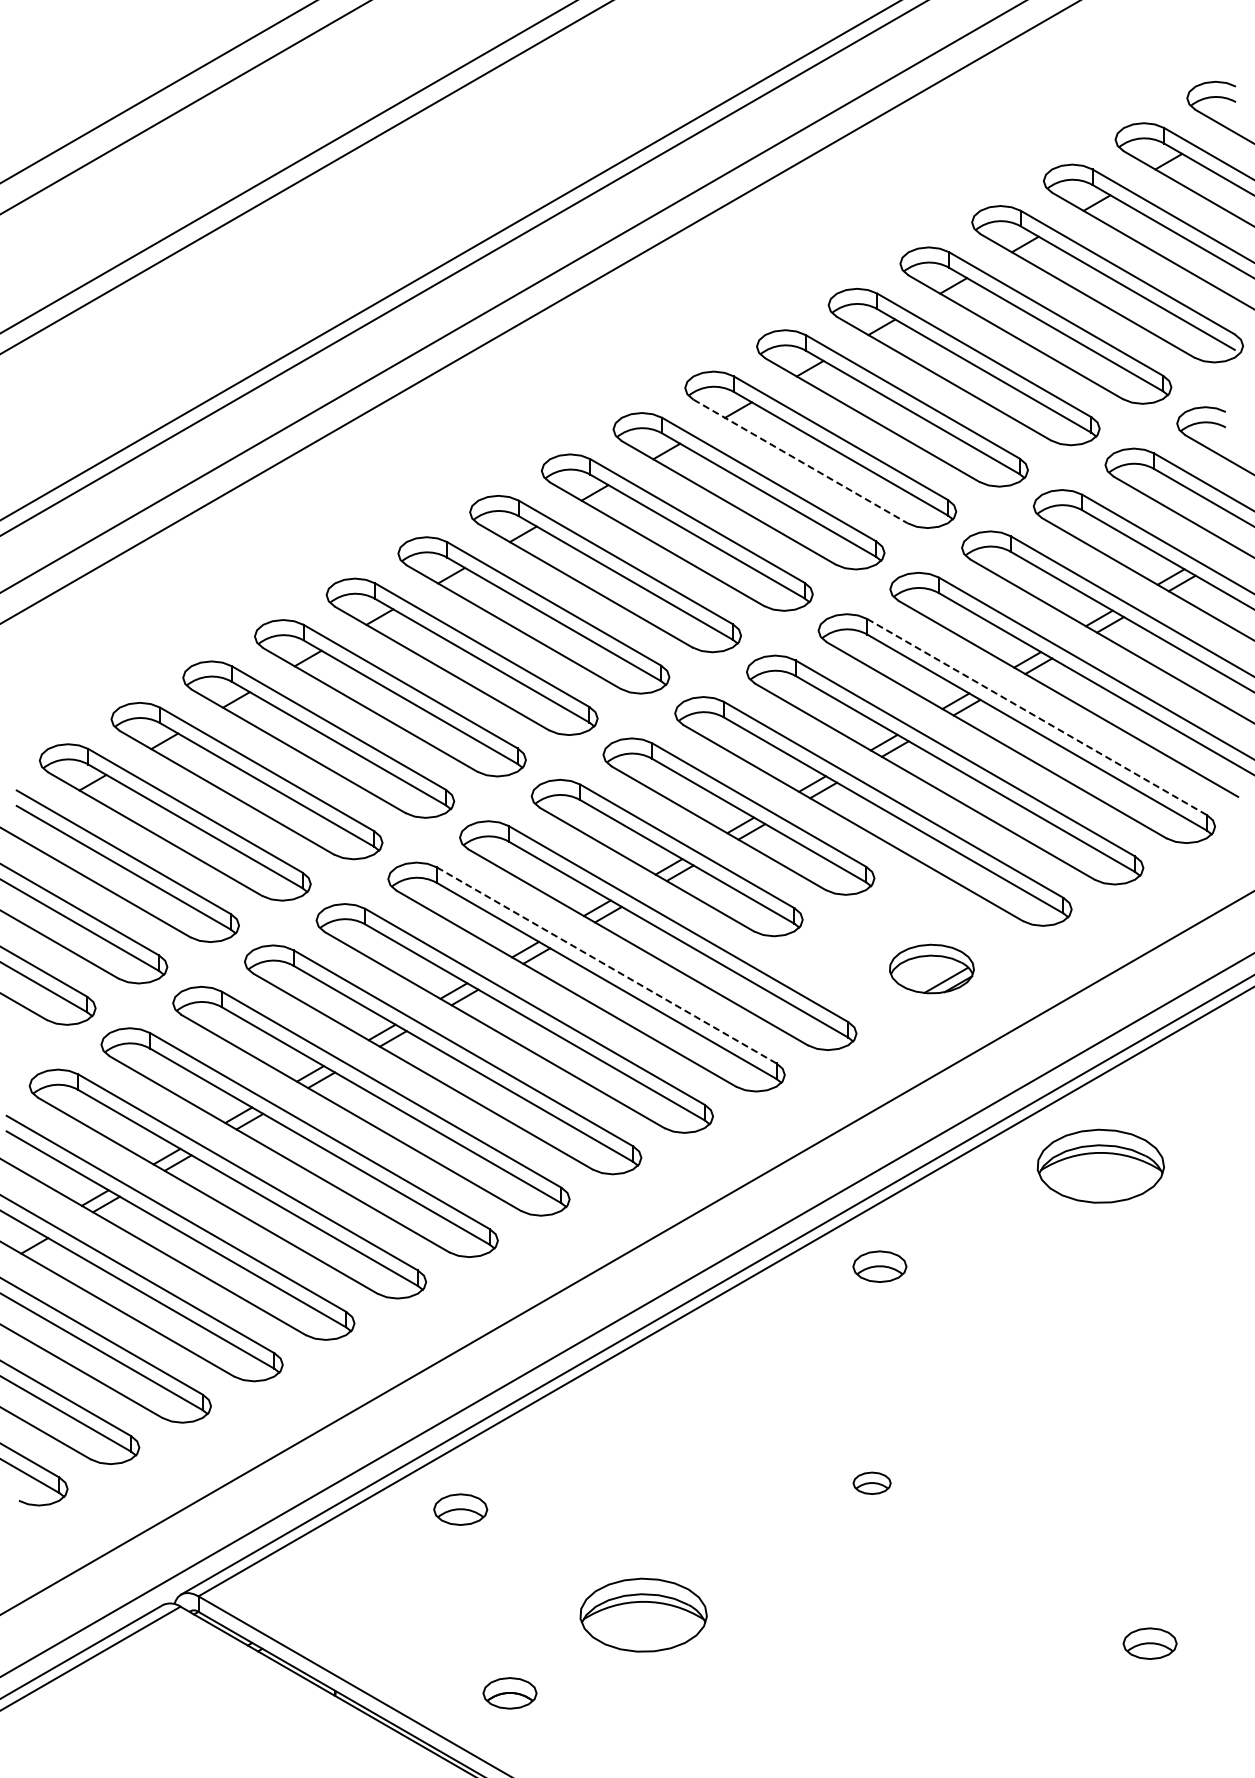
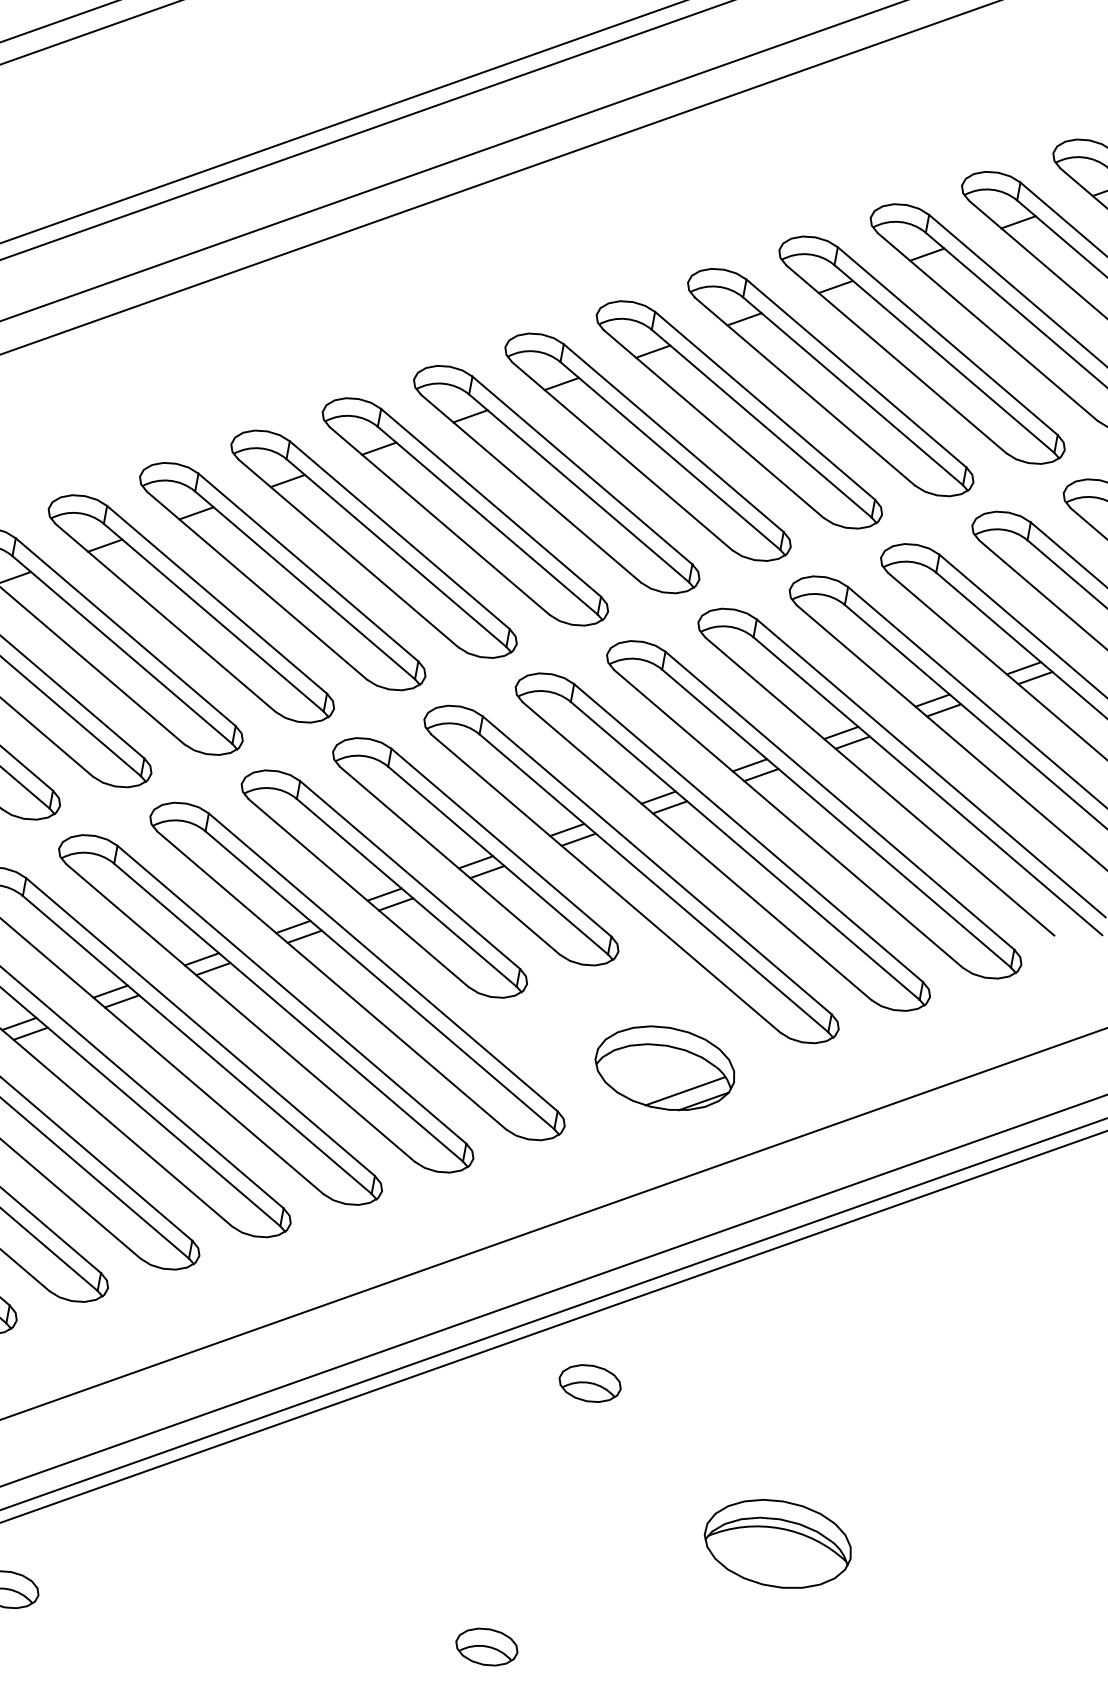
line: (800, 461) -> (622, 456), dashed -> solid
line: (1036, 716) -> (839, 800), dashed -> solid
line: (606, 965) -> (291, 994), dashed -> solid
part: (931, 968) -> (664, 1067), size x1.43
part: (1100, 1165) -> (777, 1543), moved
part: (879, 1266) -> (589, 1383), moved
part: (871, 1483) -> (486, 1647), size x1.43

